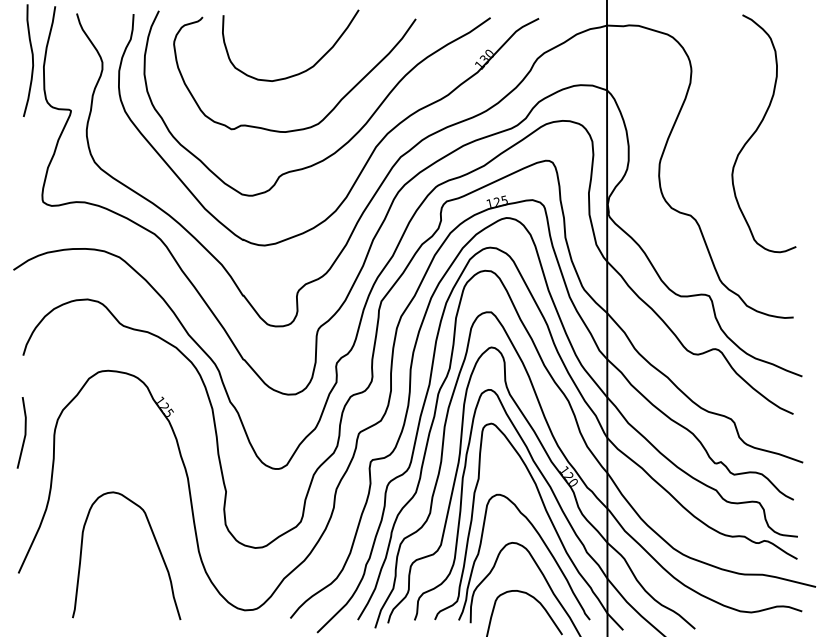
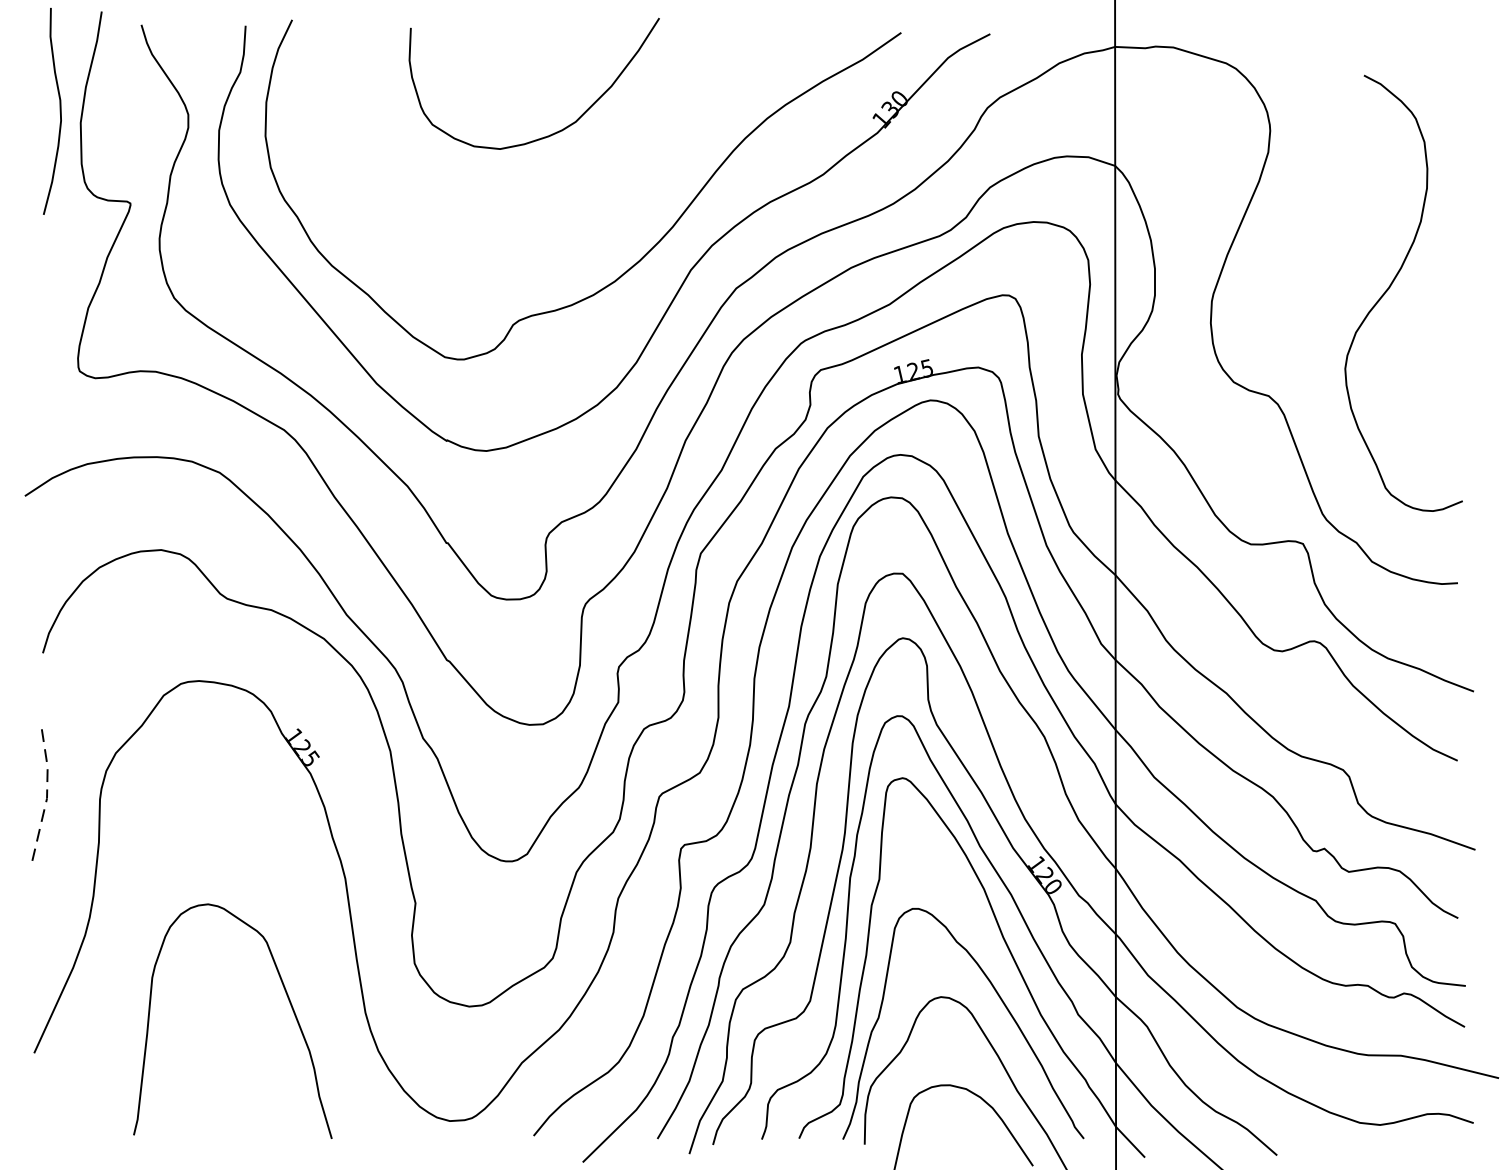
curve: (330, 110) -> (607, 202), removed
curve: (757, 130) -> (1391, 287), moved
line: (25, 432) -> (47, 794), solid -> dashed

